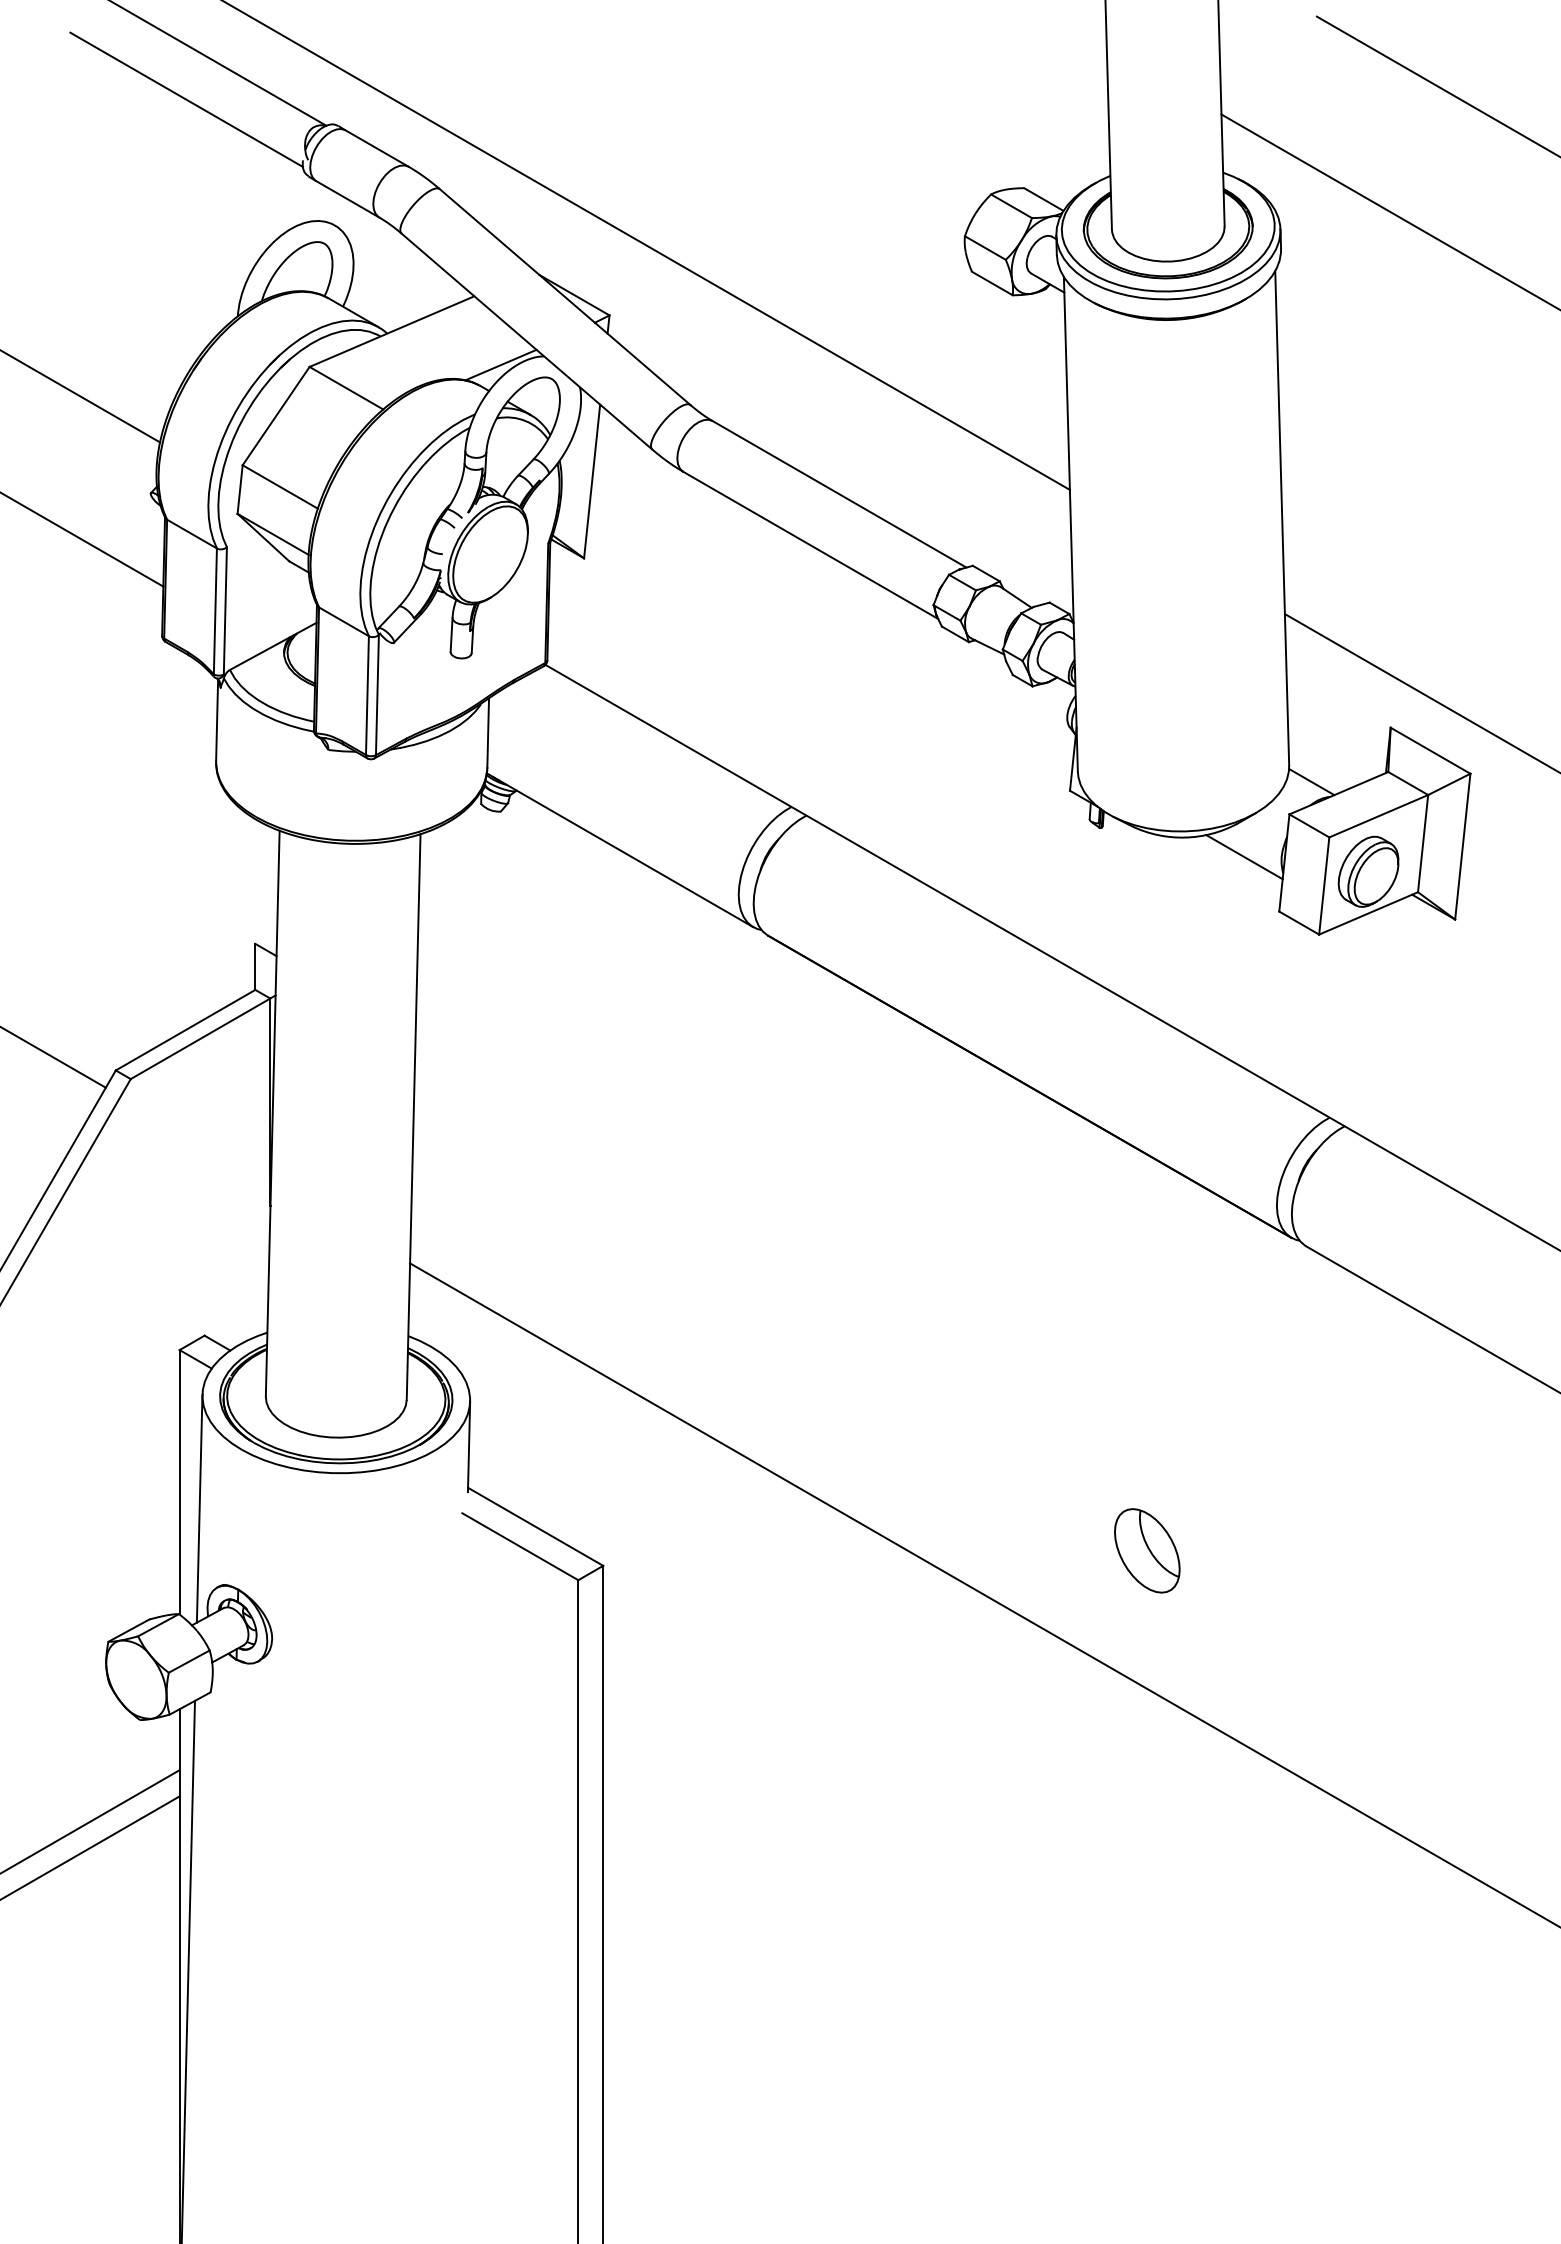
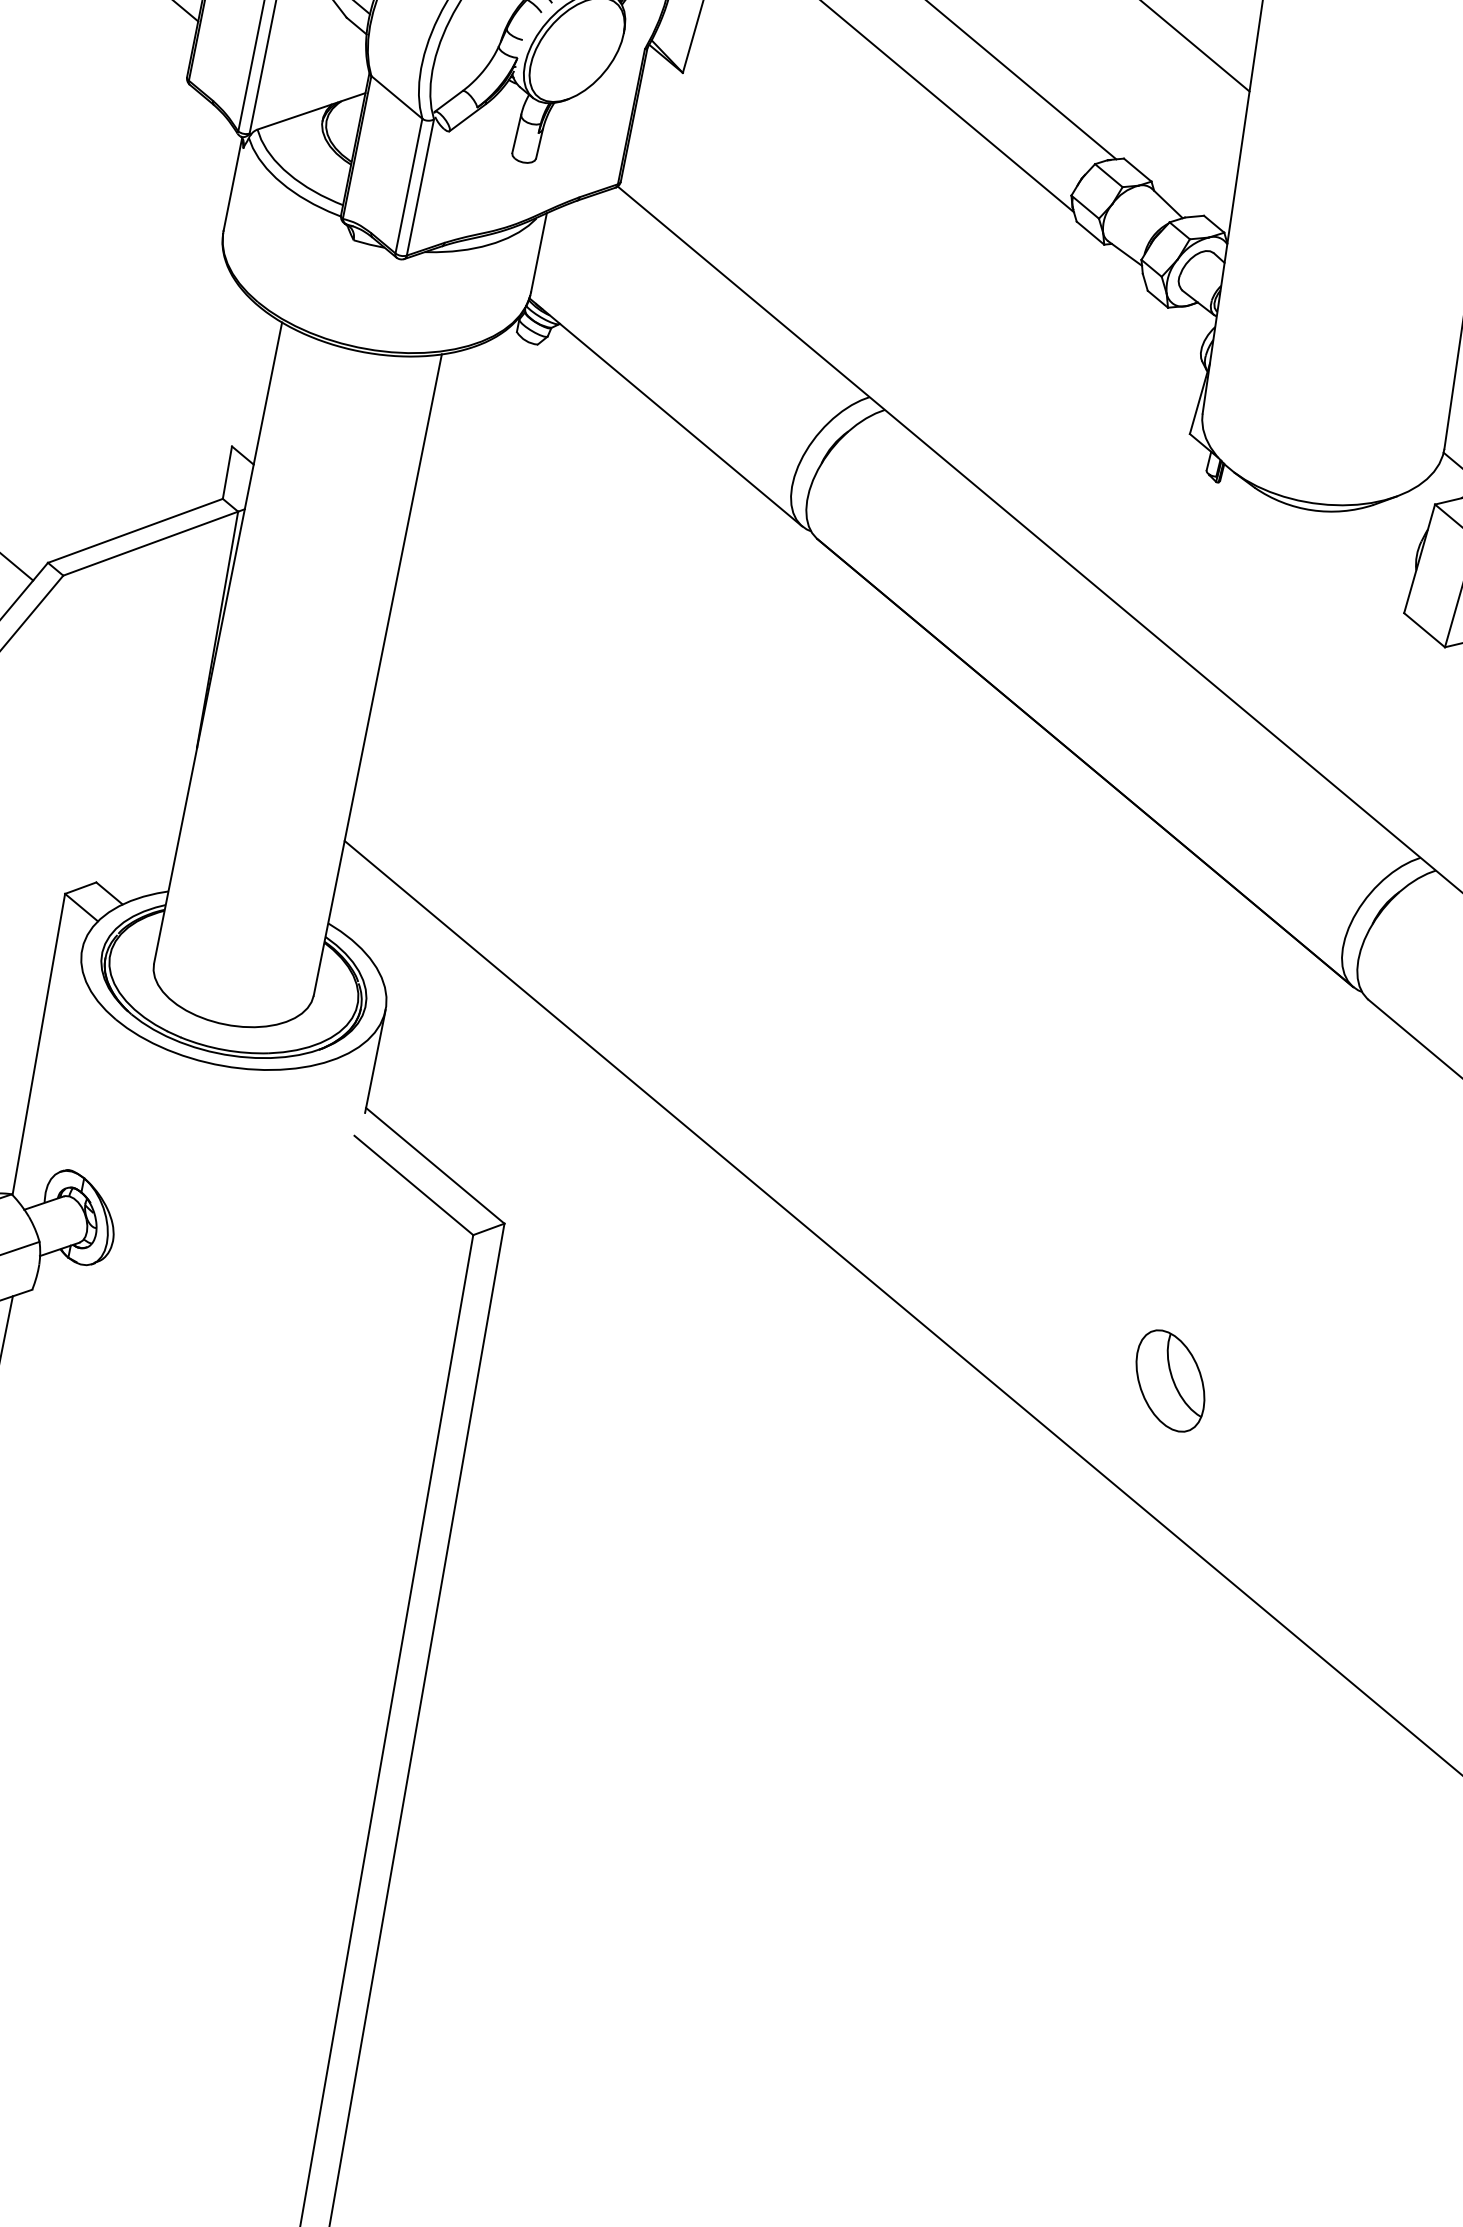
line: (1244, 857) -> (1375, 544), removed
line: (199, 1508) -> (56, 1078), removed
part: (1147, 1550) -> (1170, 1380), moved

